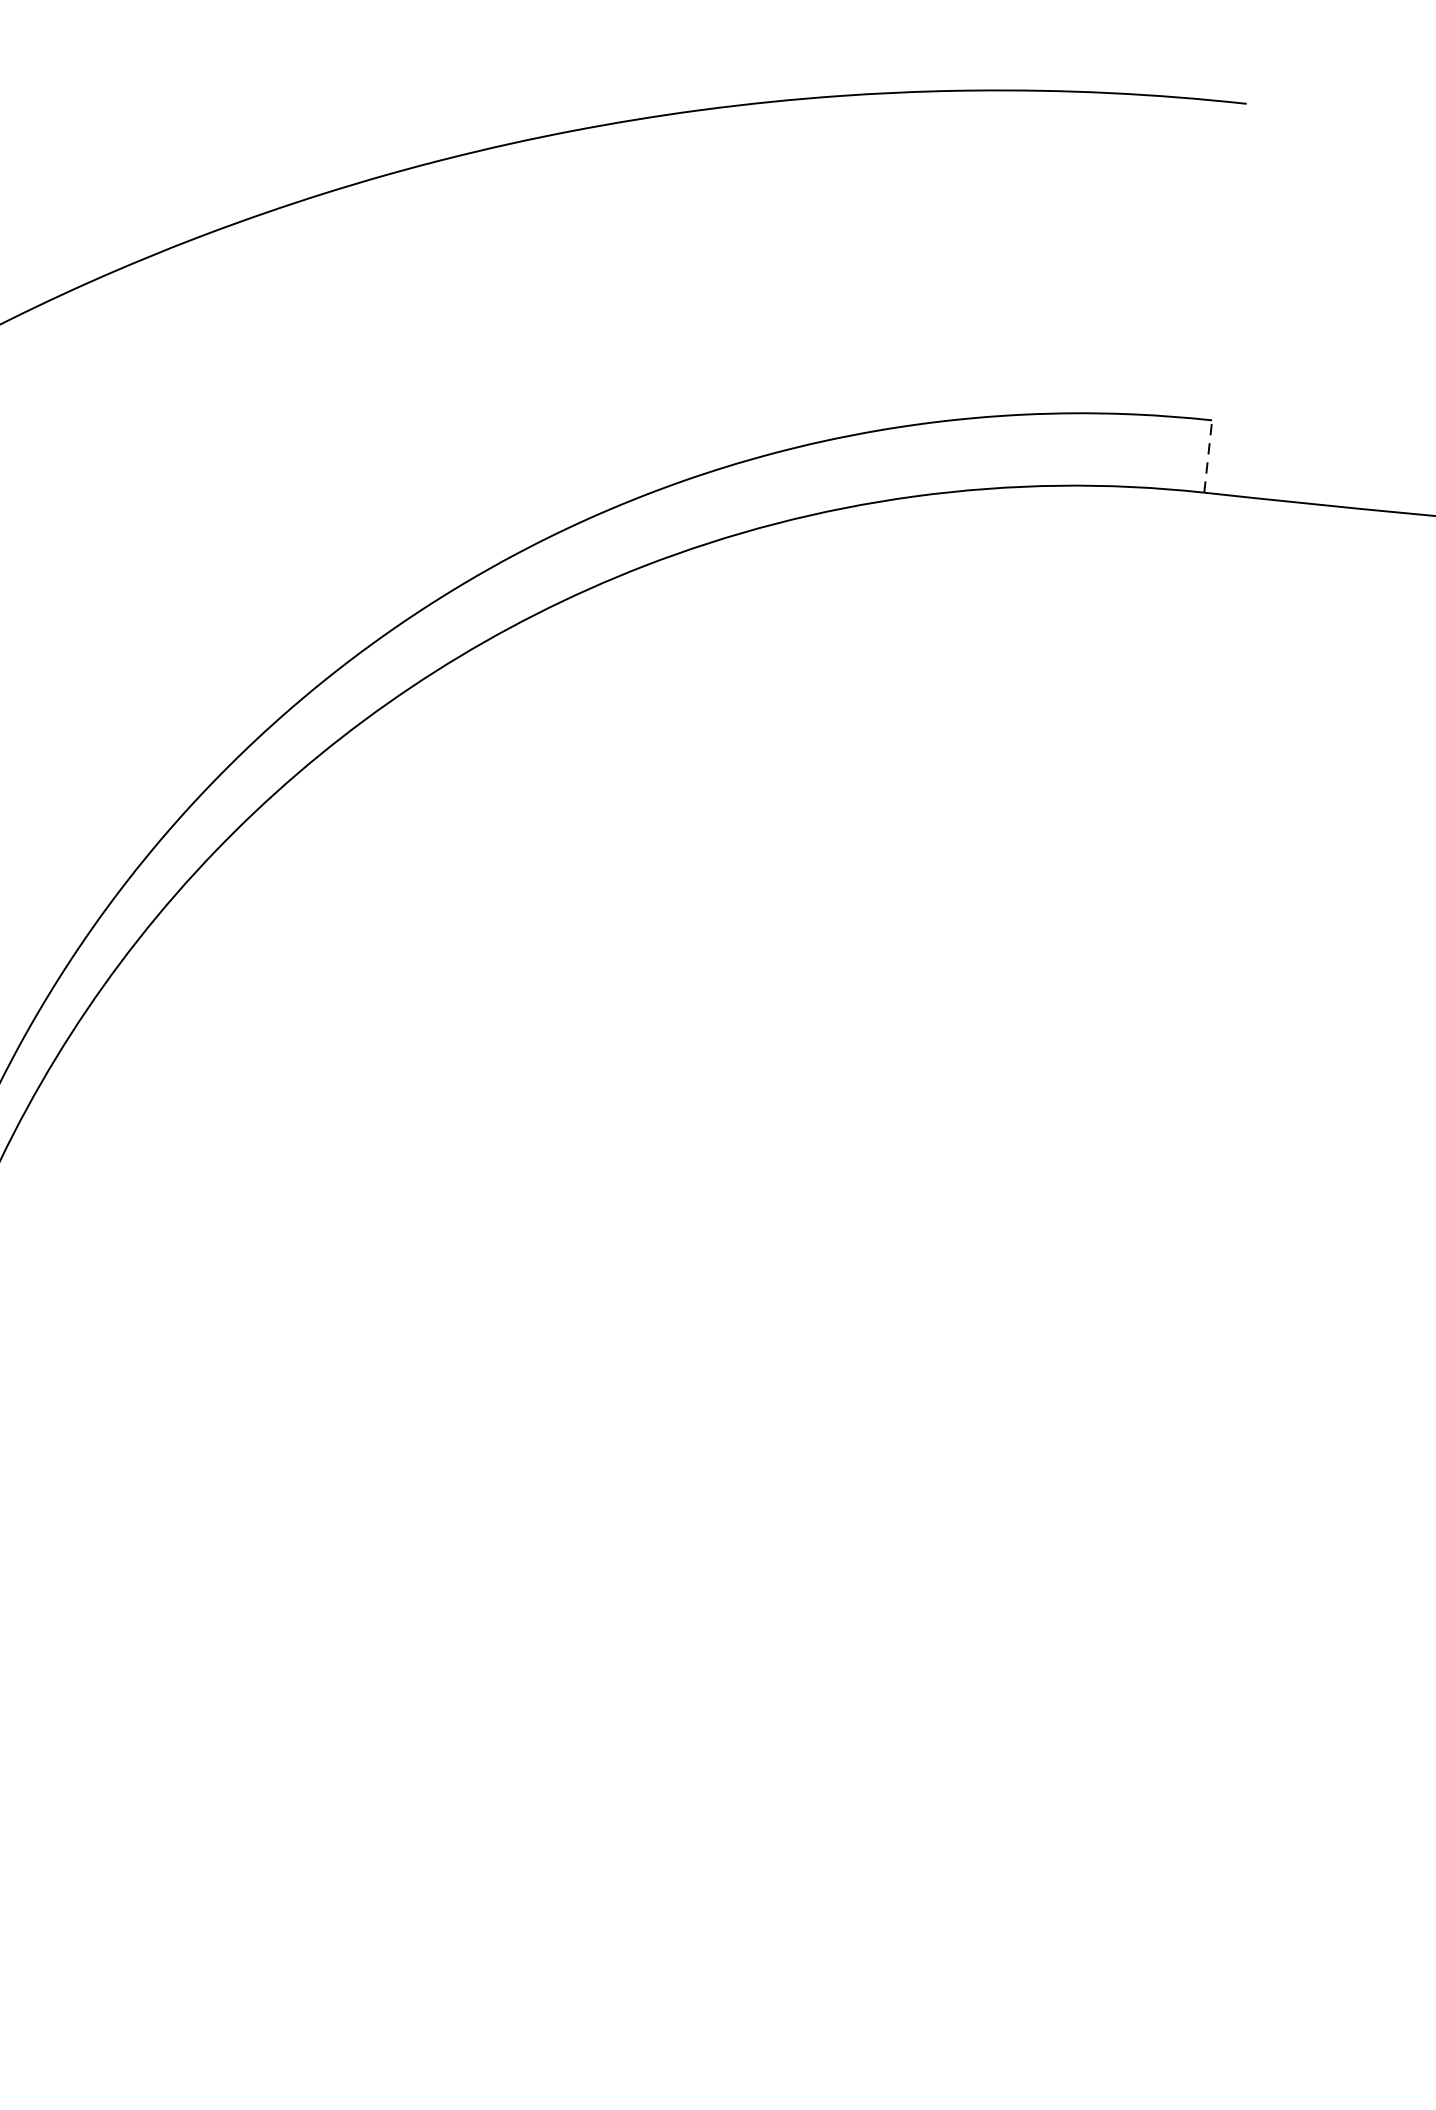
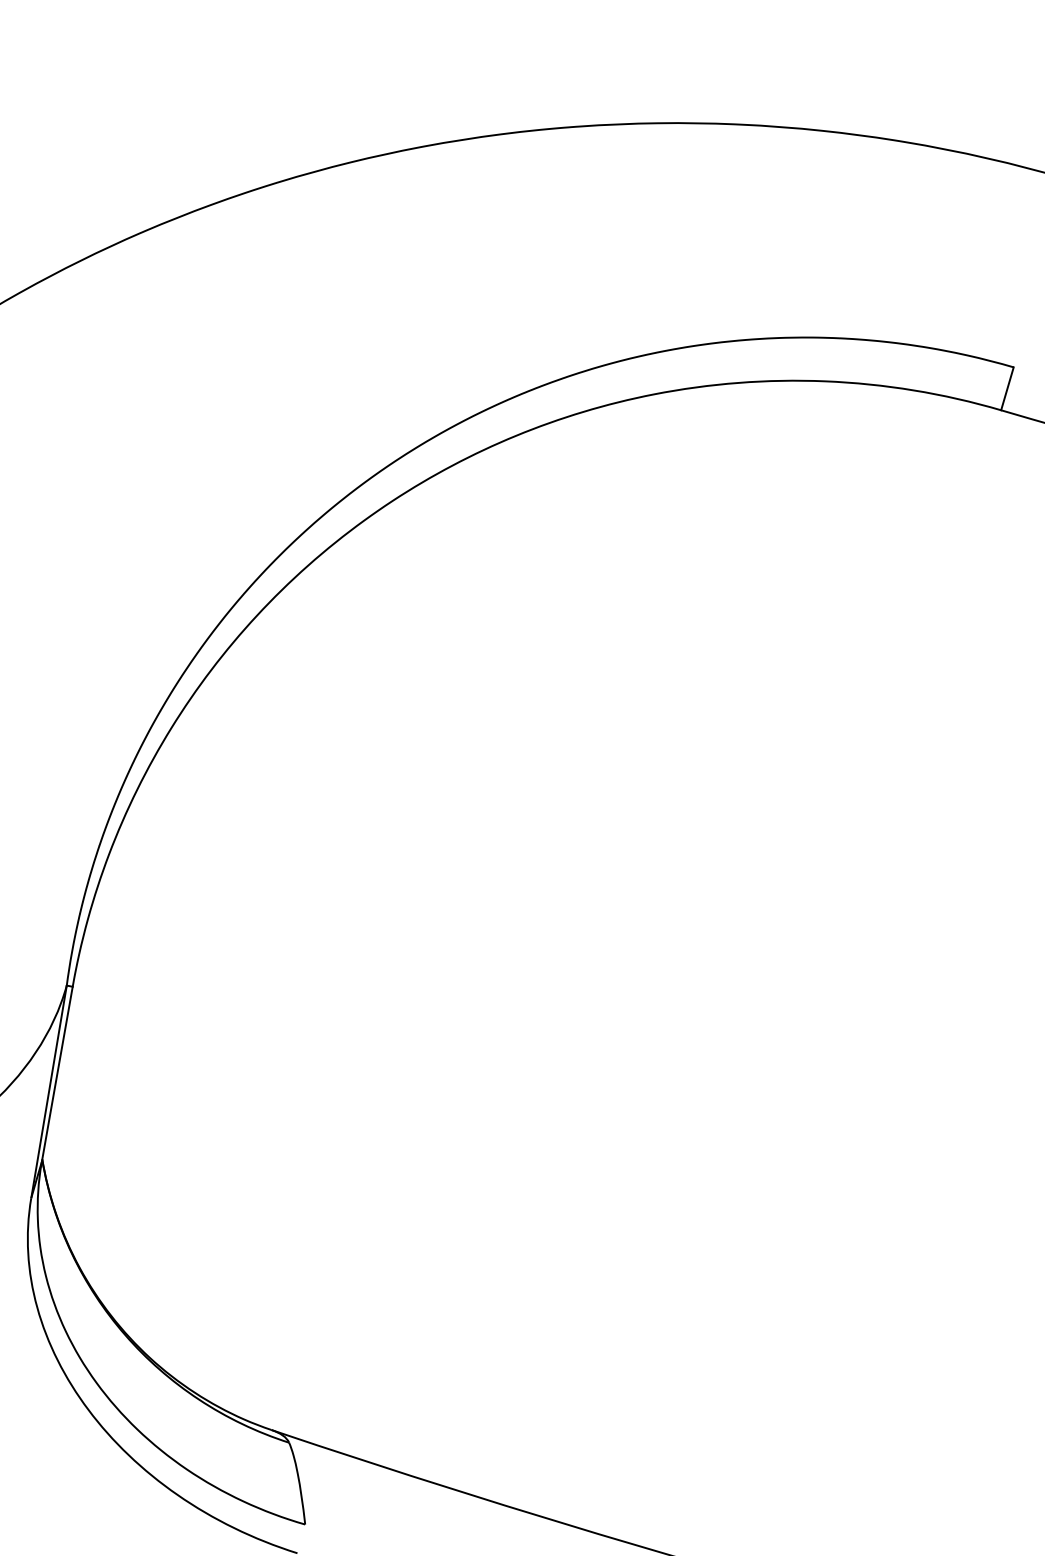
line: (1208, 455) -> (1007, 388), dashed -> solid

